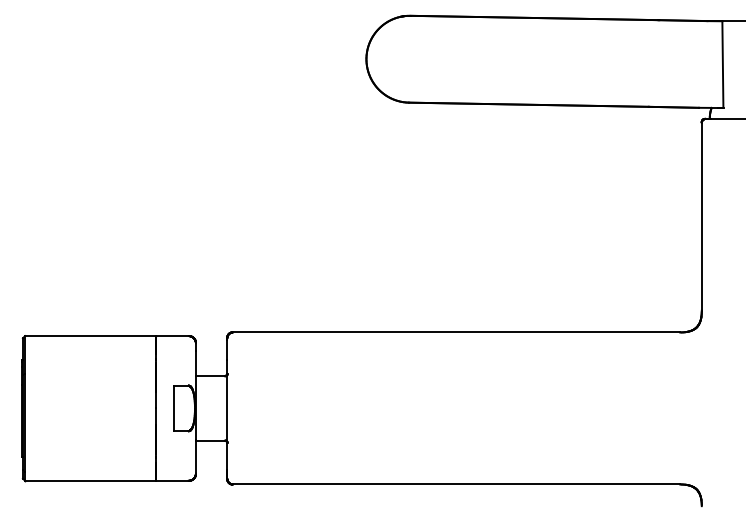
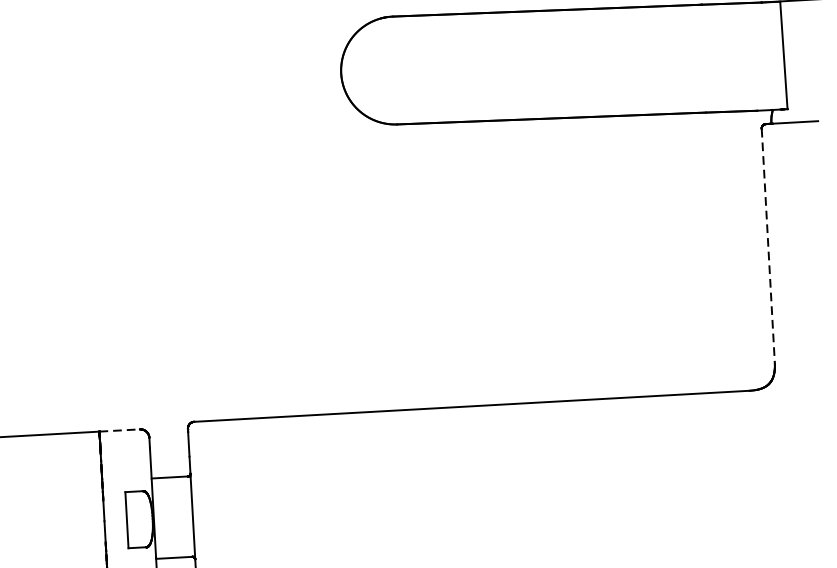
line: (701, 217) -> (767, 246), solid -> dashed
line: (172, 336) -> (119, 431), solid -> dashed

